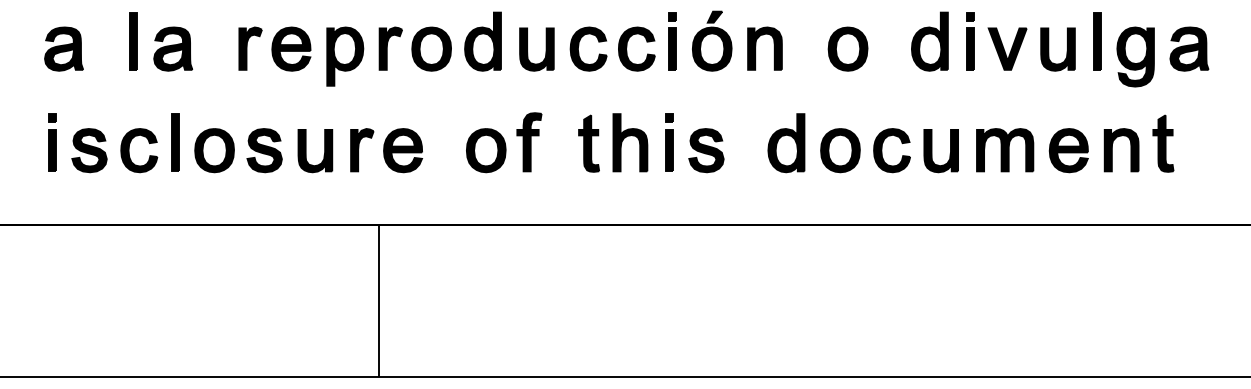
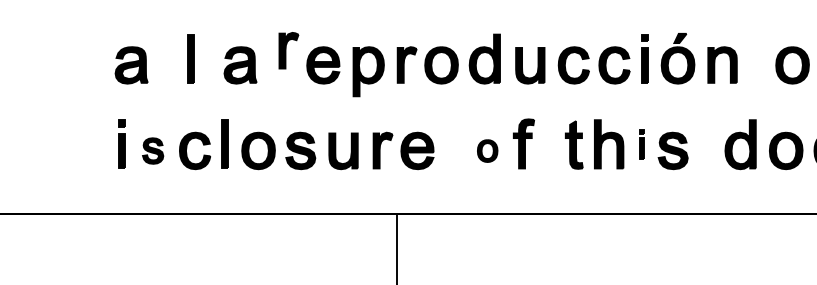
part: (173, 48) -> (240, 64), moved
part: (250, 48) -> (288, 50), moved
part: (669, 142) -> (642, 144), size x0.6
part: (89, 150) -> (153, 150), size x0.7
part: (486, 150) -> (487, 150), size x0.6

